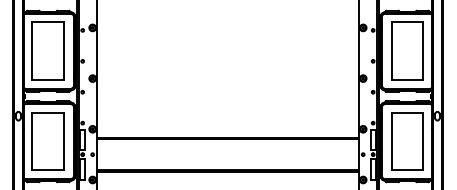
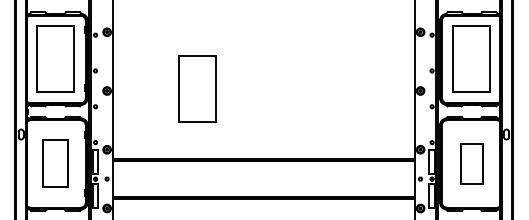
part: (170, 76) -> (197, 88), added
part: (48, 141) -> (55, 163), size x0.7
part: (407, 141) -> (471, 163), size x0.6

